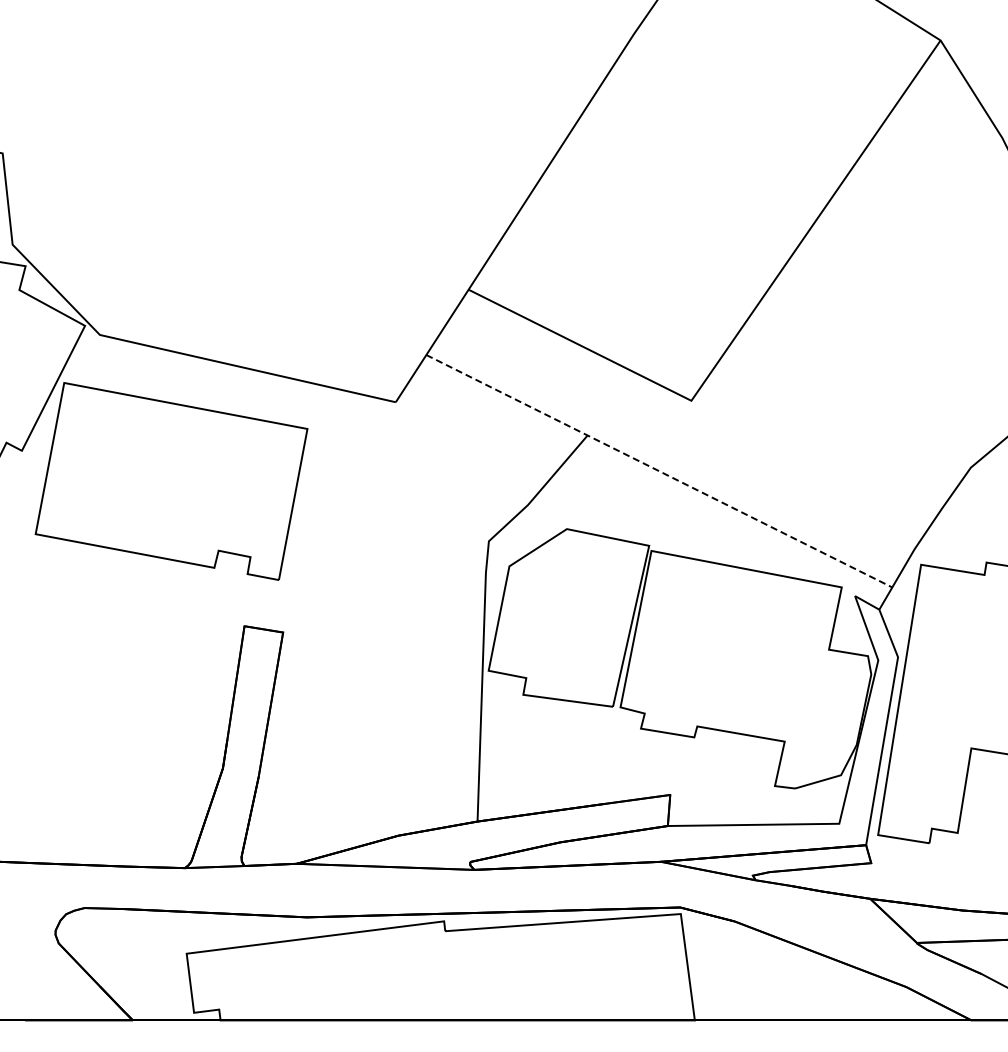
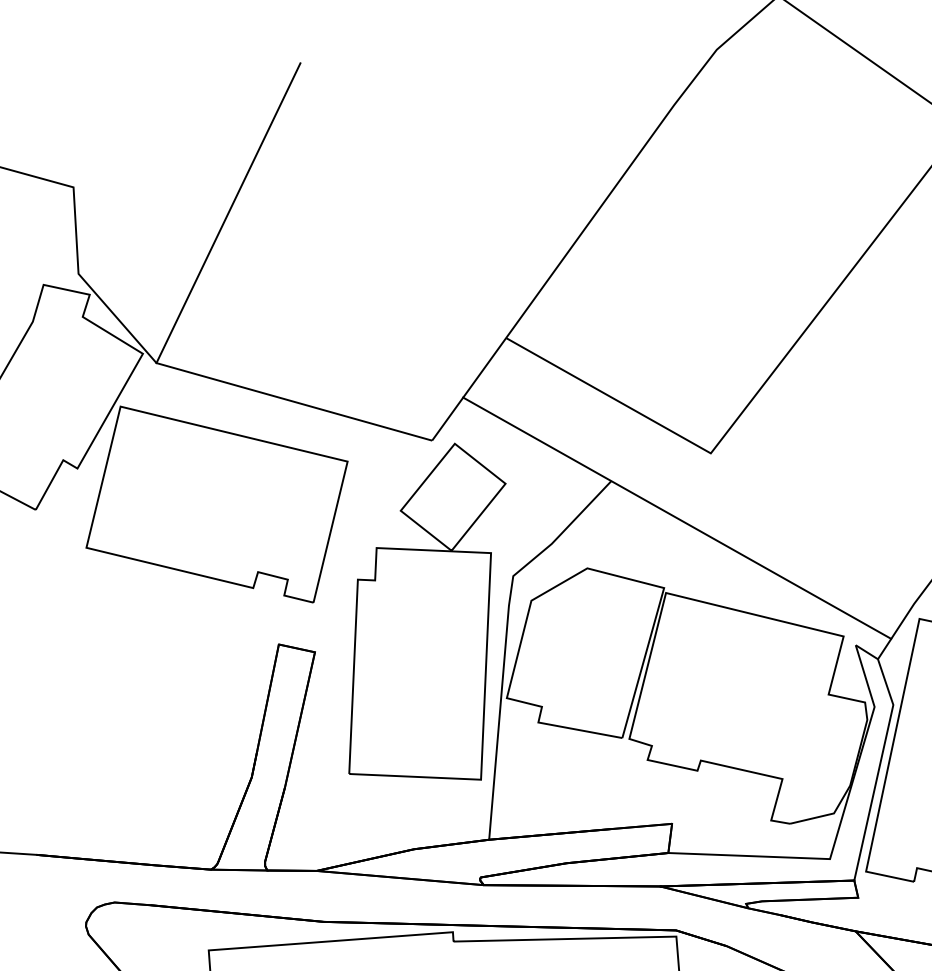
line: (167, 171) -> (228, 212), added
line: (659, 471) -> (677, 518), dashed -> solid
part: (399, 581) -> (427, 609), added

